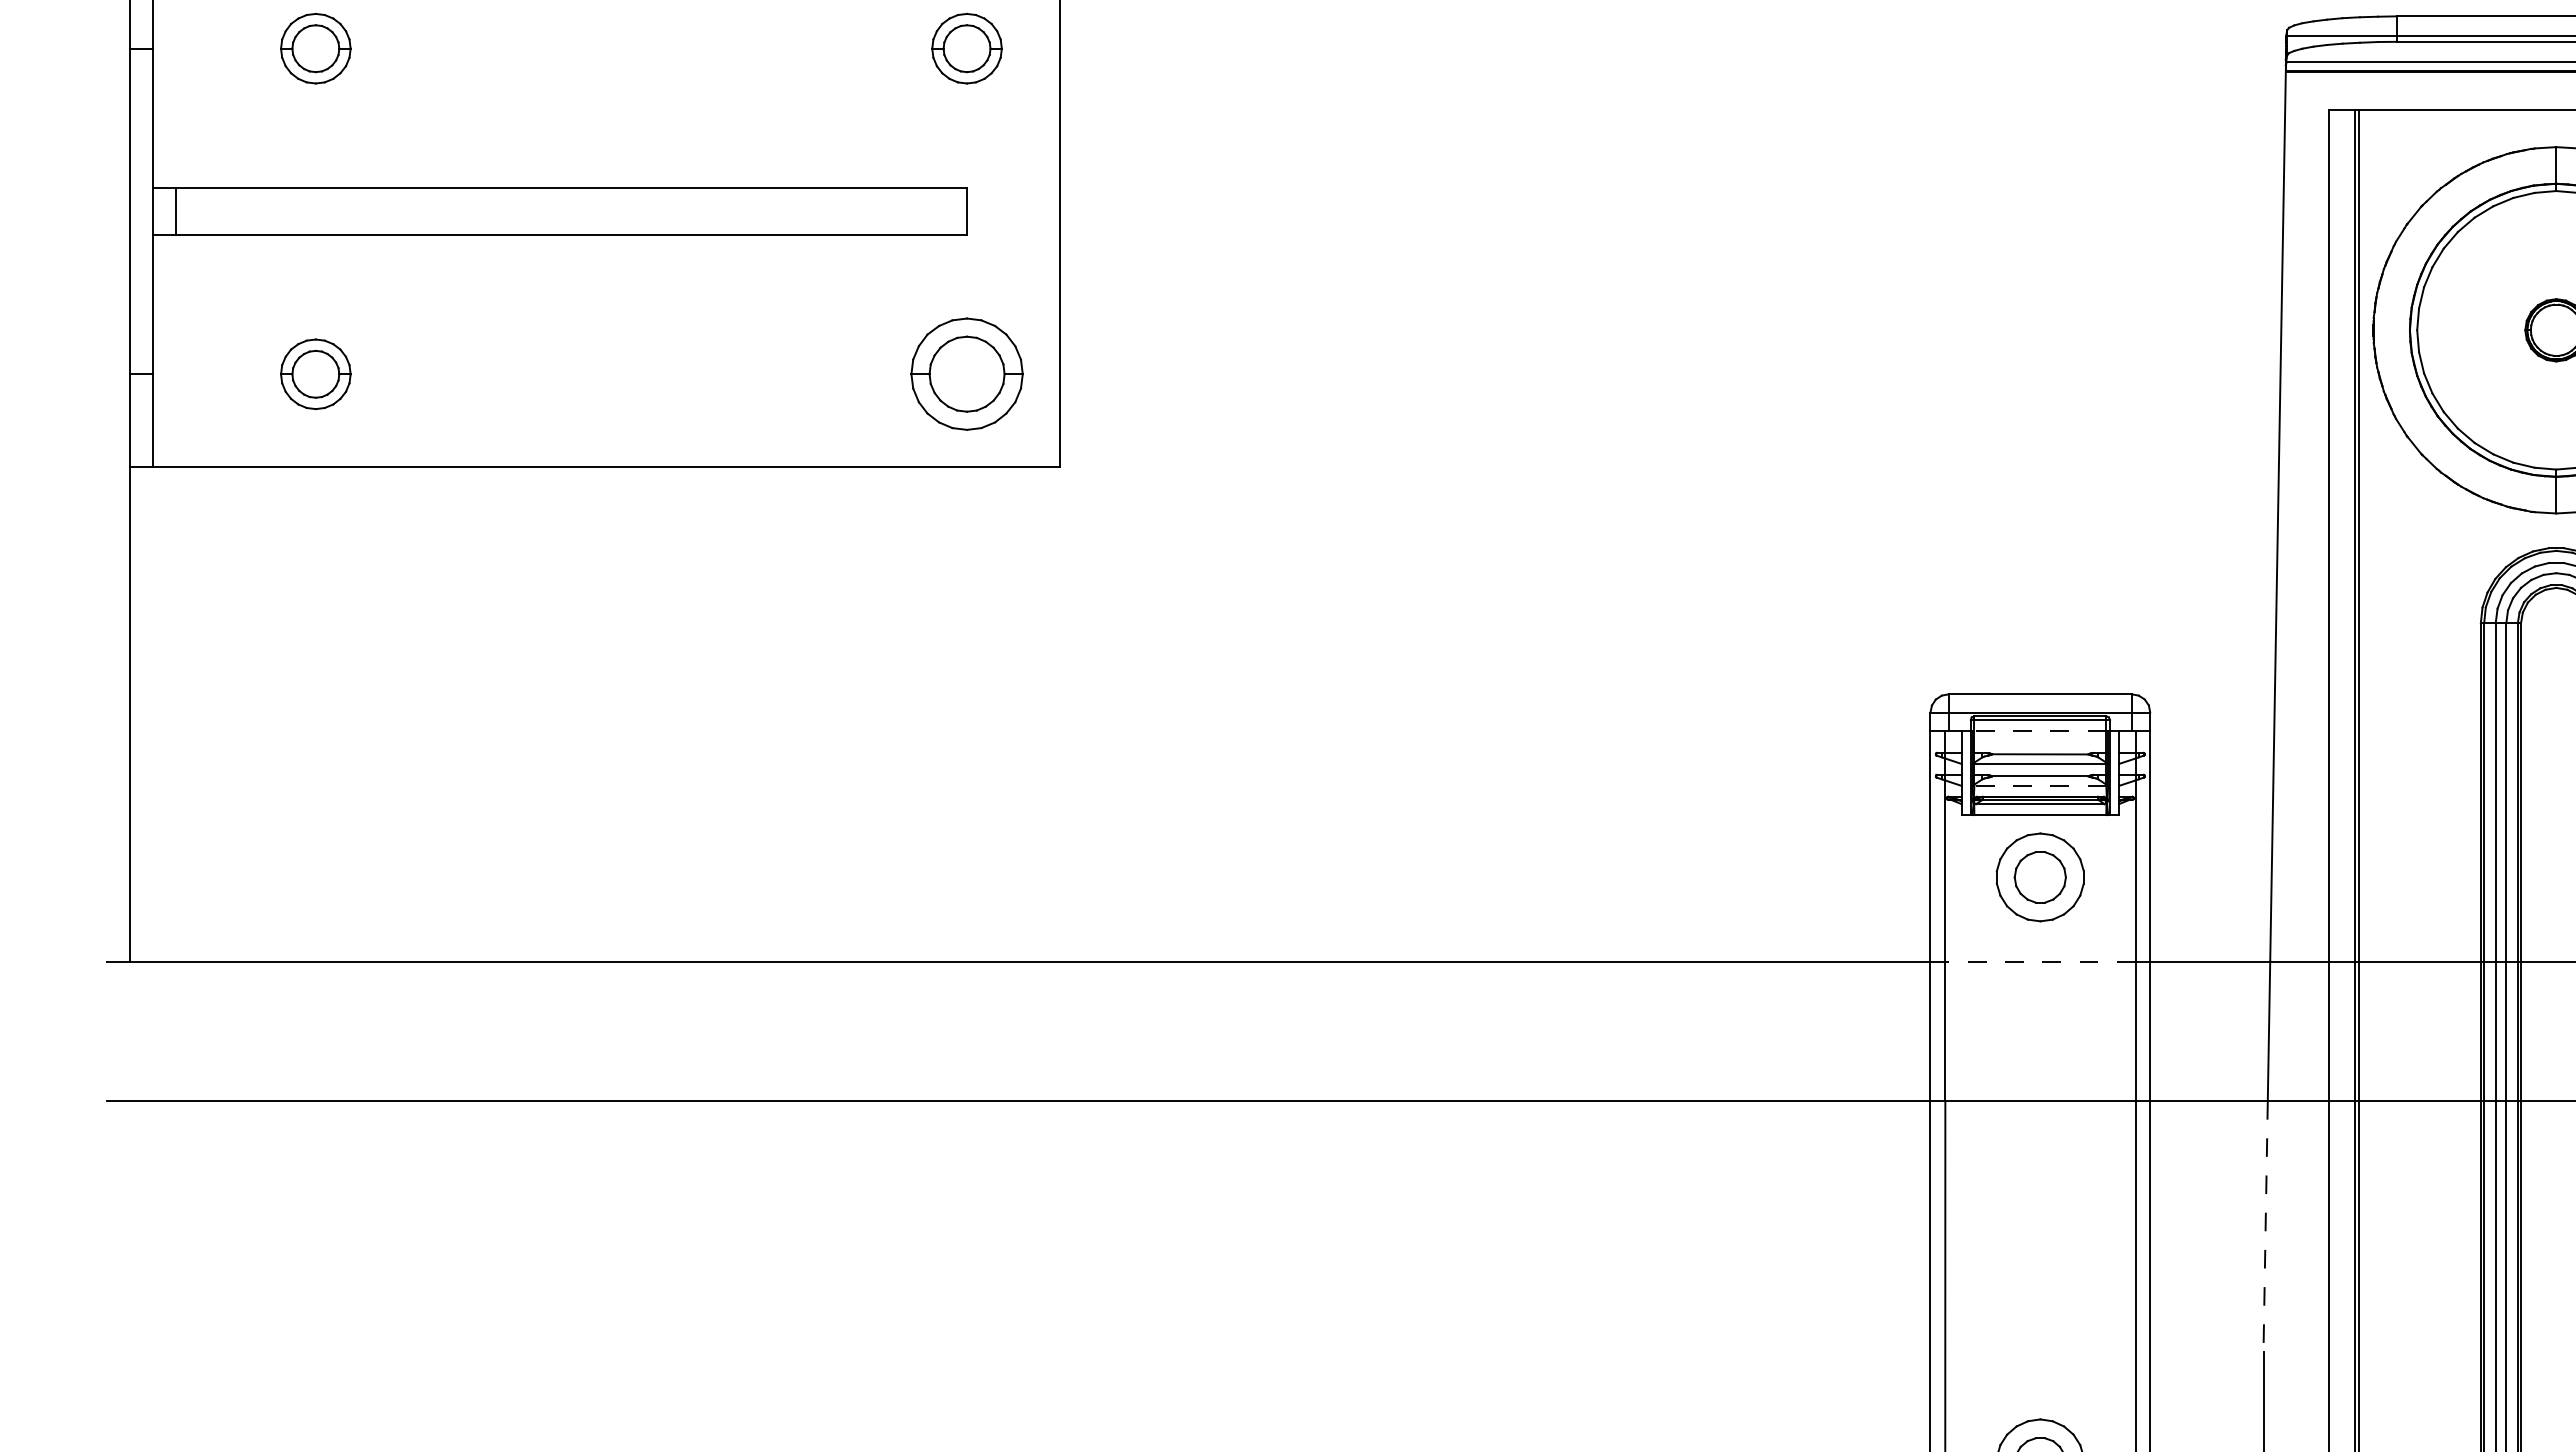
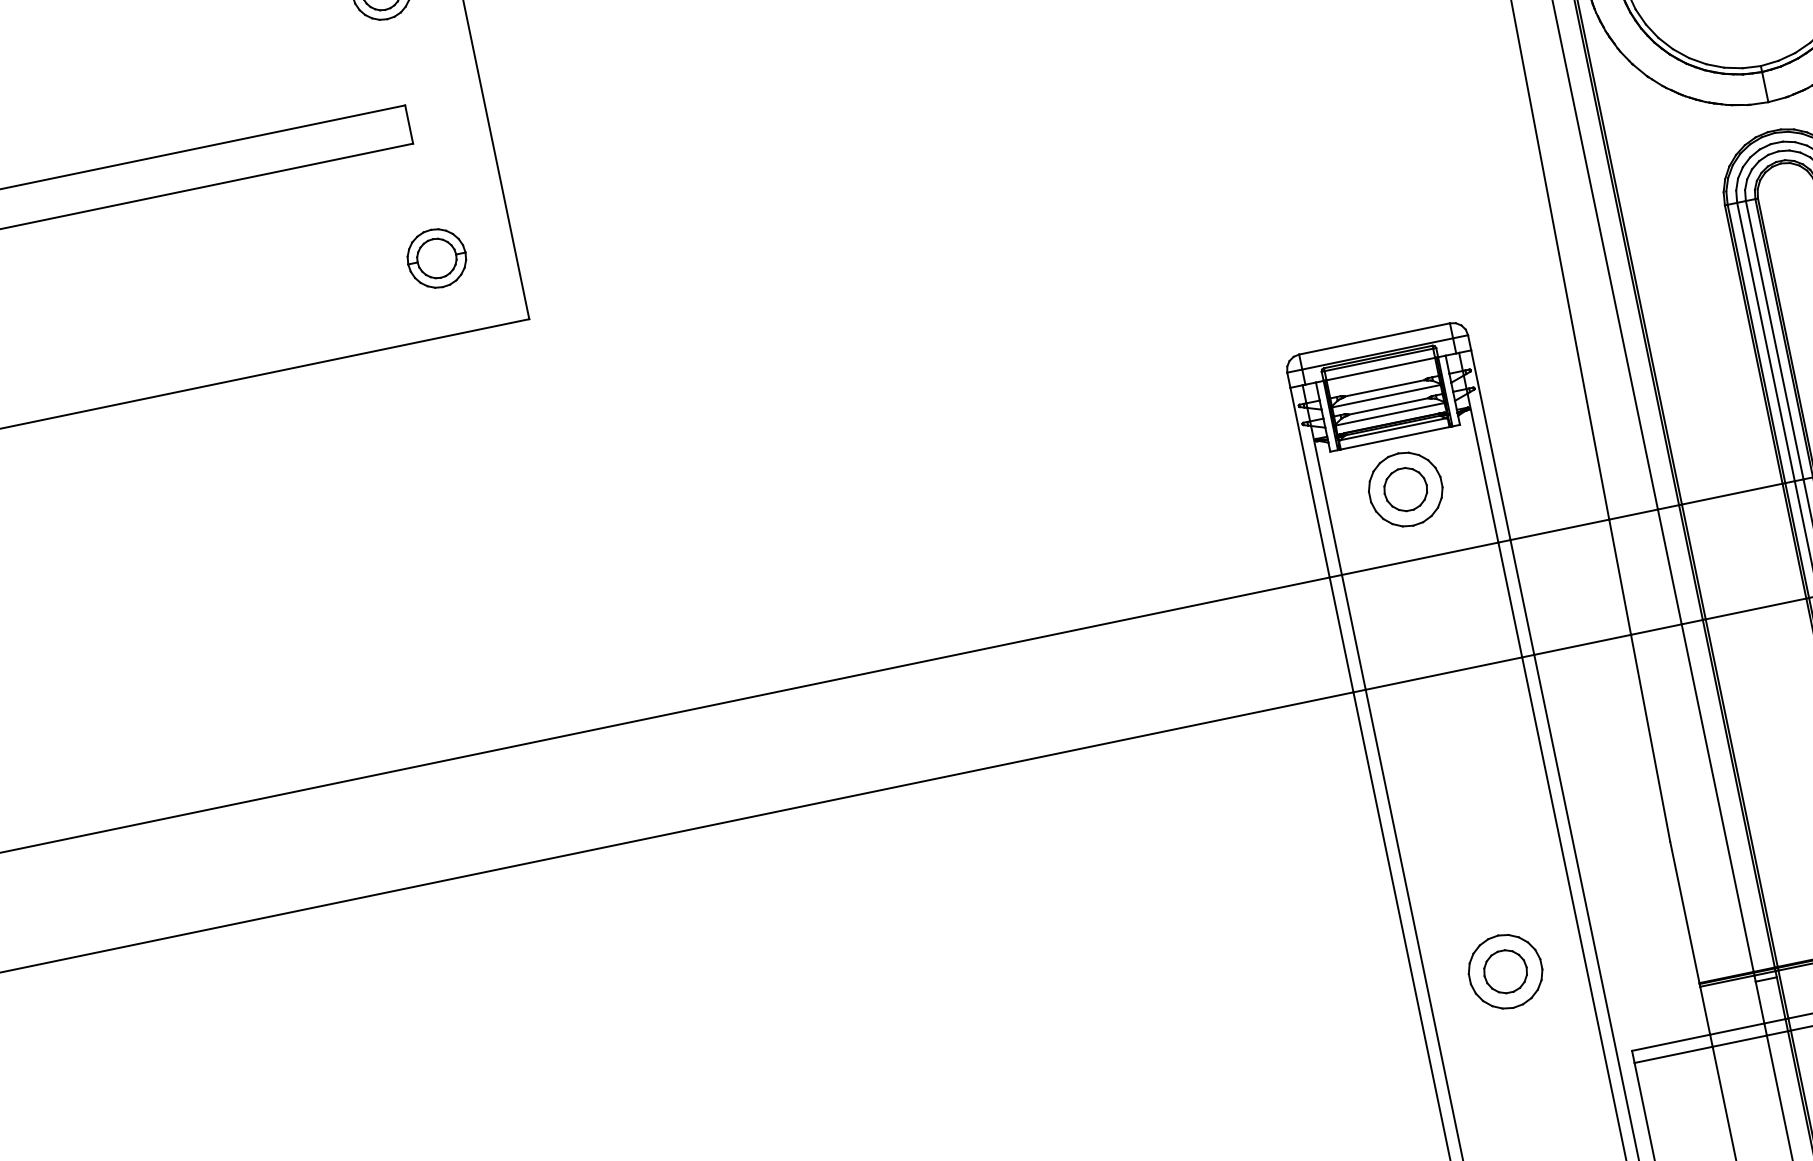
part: (966, 374) -> (436, 258), size x0.62
line: (2040, 731) -> (1381, 369), dashed -> solid
line: (2040, 785) -> (1390, 413), dashed -> solid
line: (2039, 961) -> (1419, 558), dashed -> solid
line: (2265, 1226) -> (1650, 738), dashed -> solid

